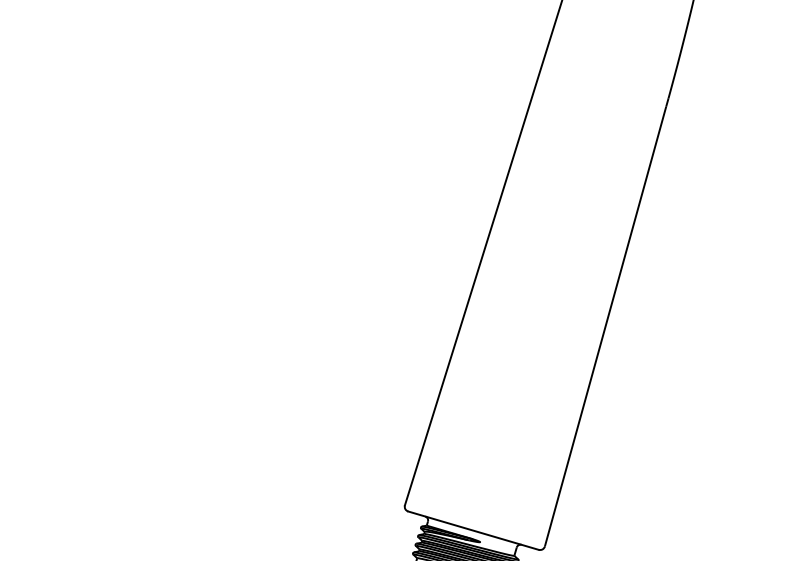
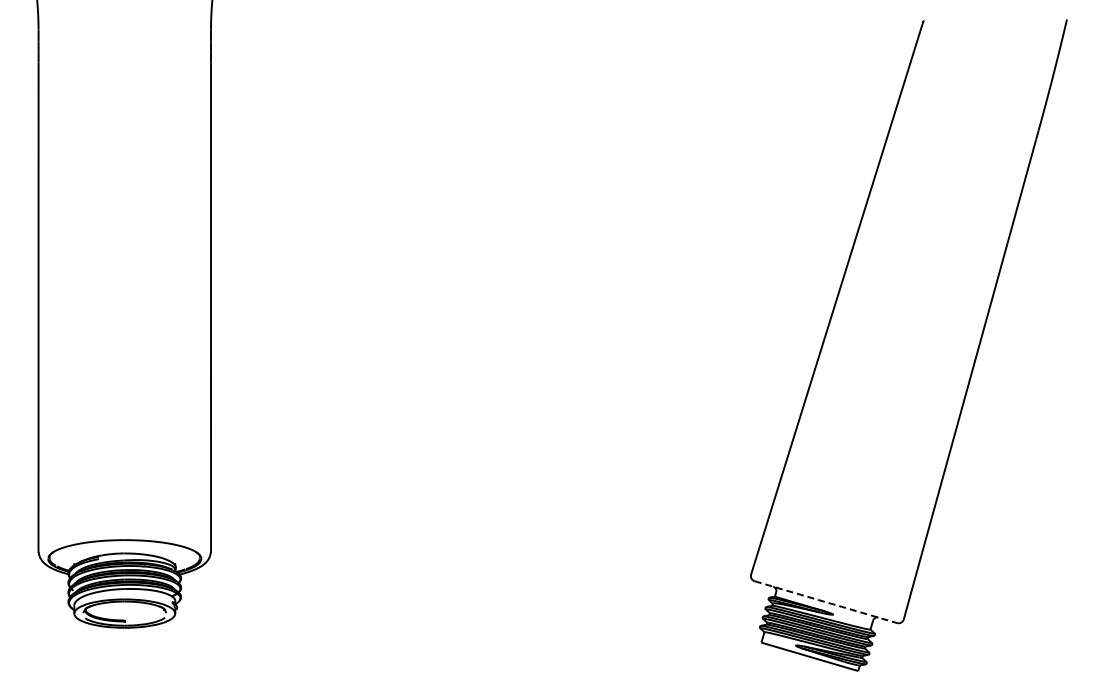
line: (474, 530) -> (826, 602), solid -> dashed

